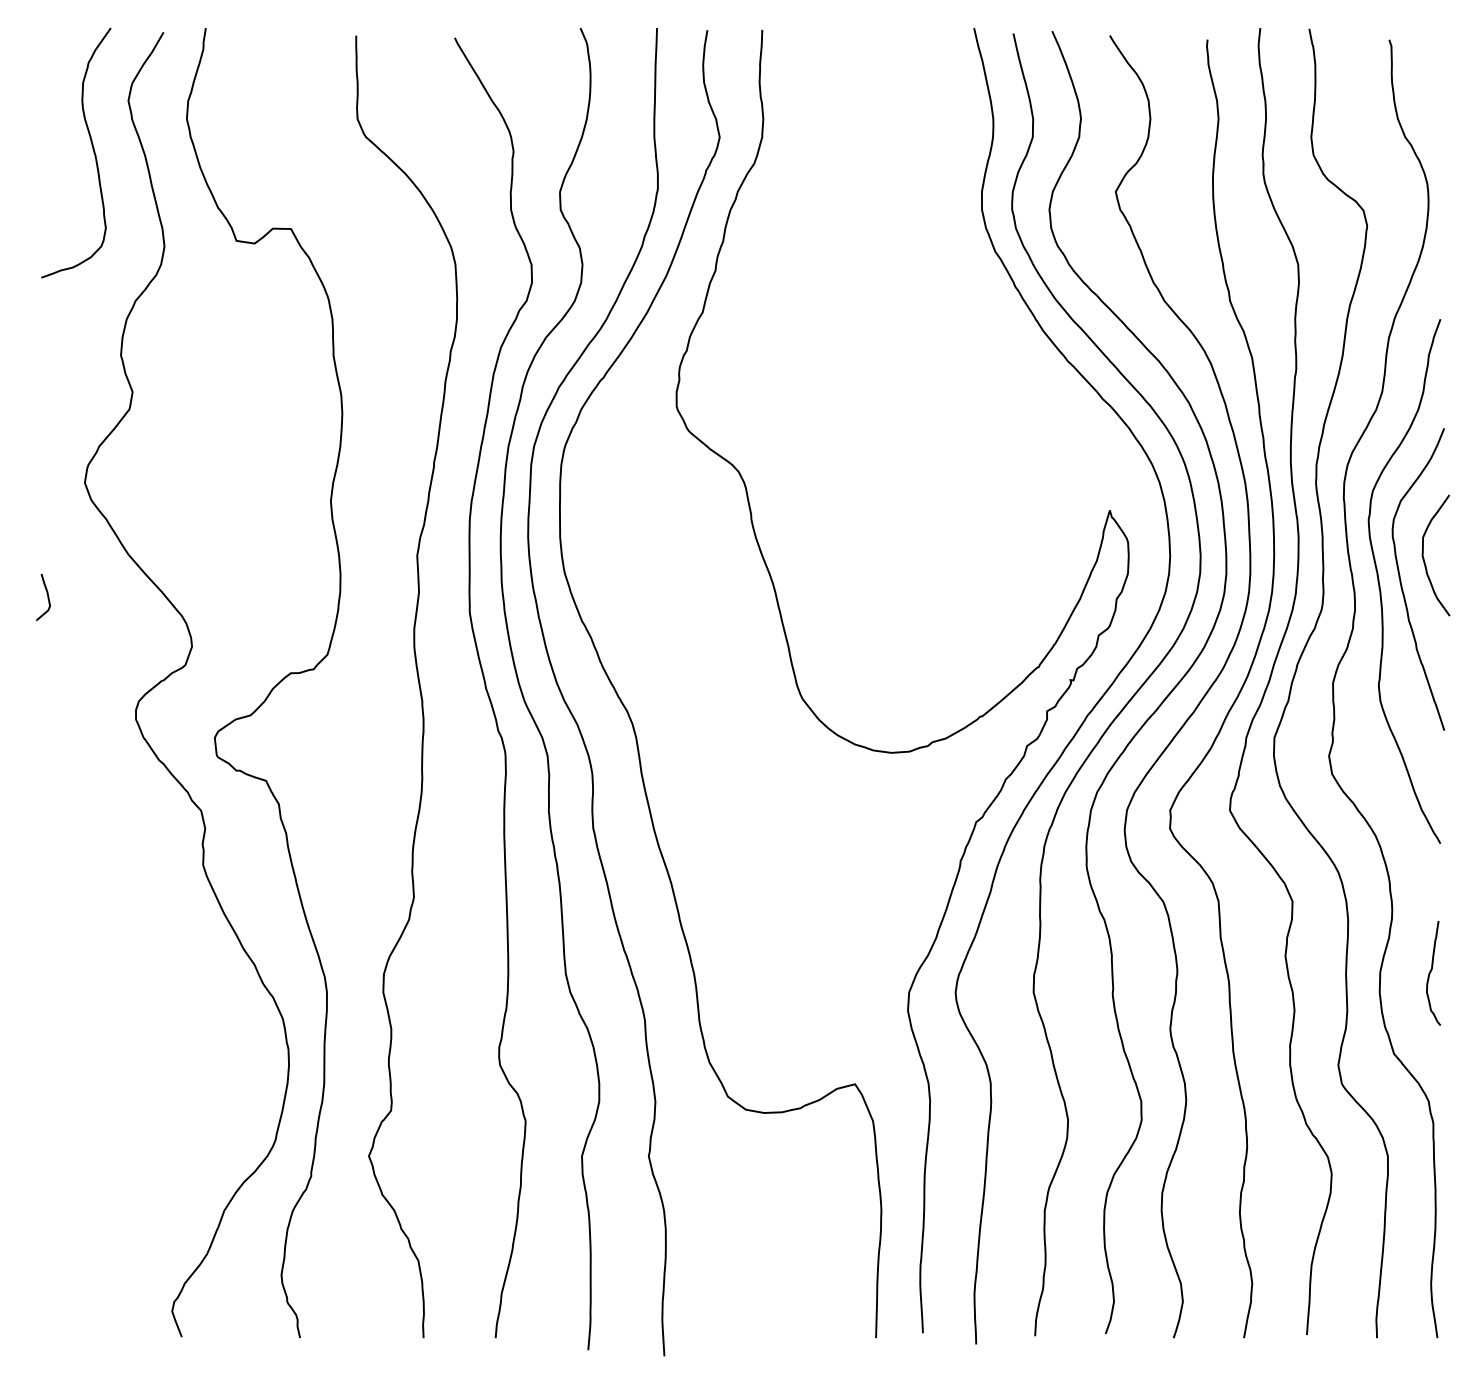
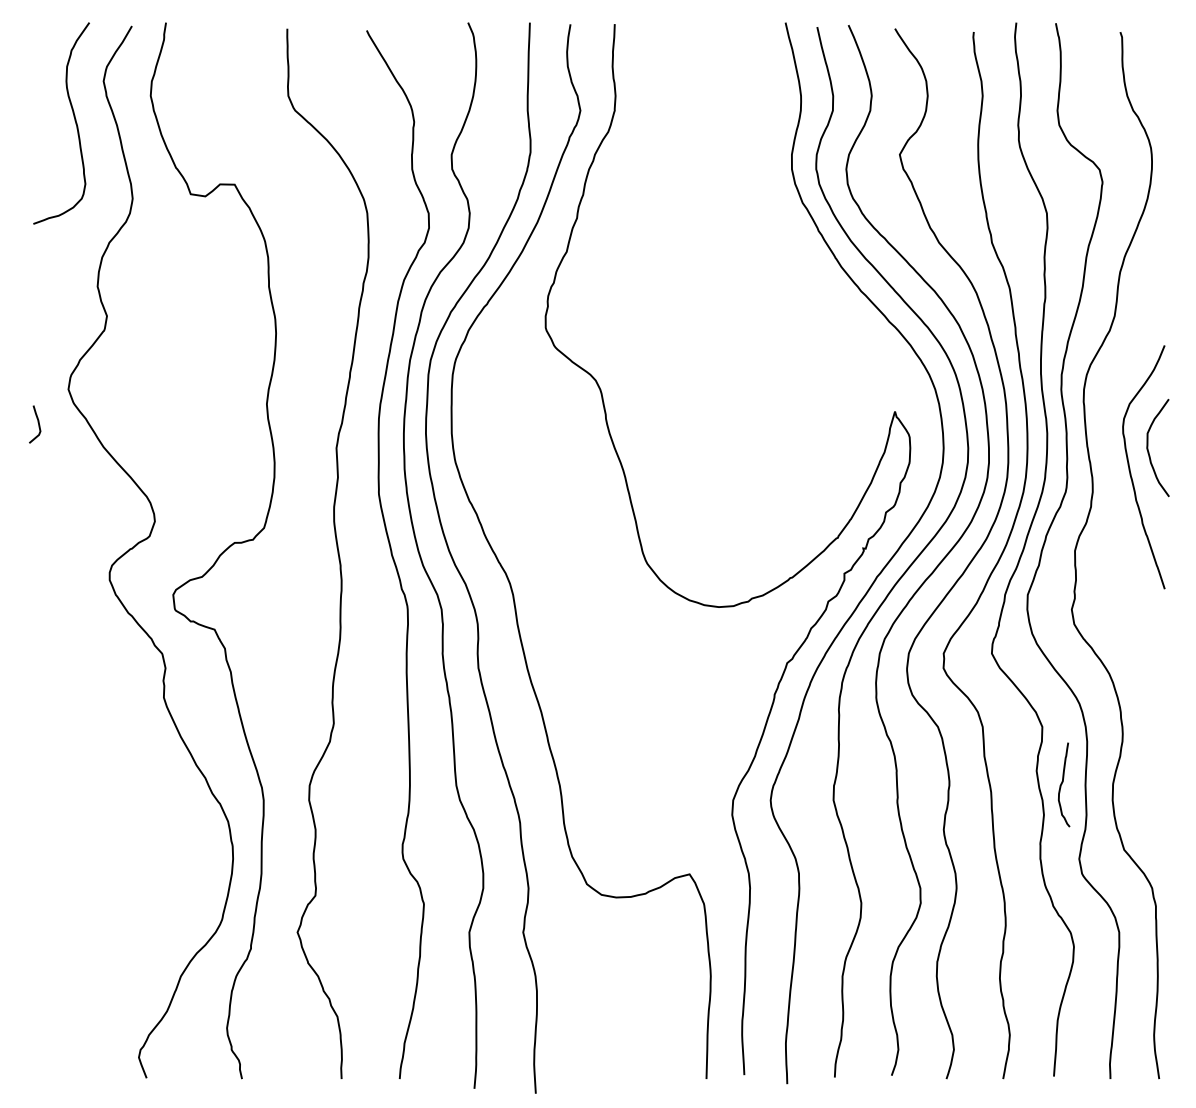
curve: (1380, 585) -> (1113, 472), removed
curve: (47, 596) -> (38, 423), moved
curve: (1431, 972) -> (1062, 784), moved

